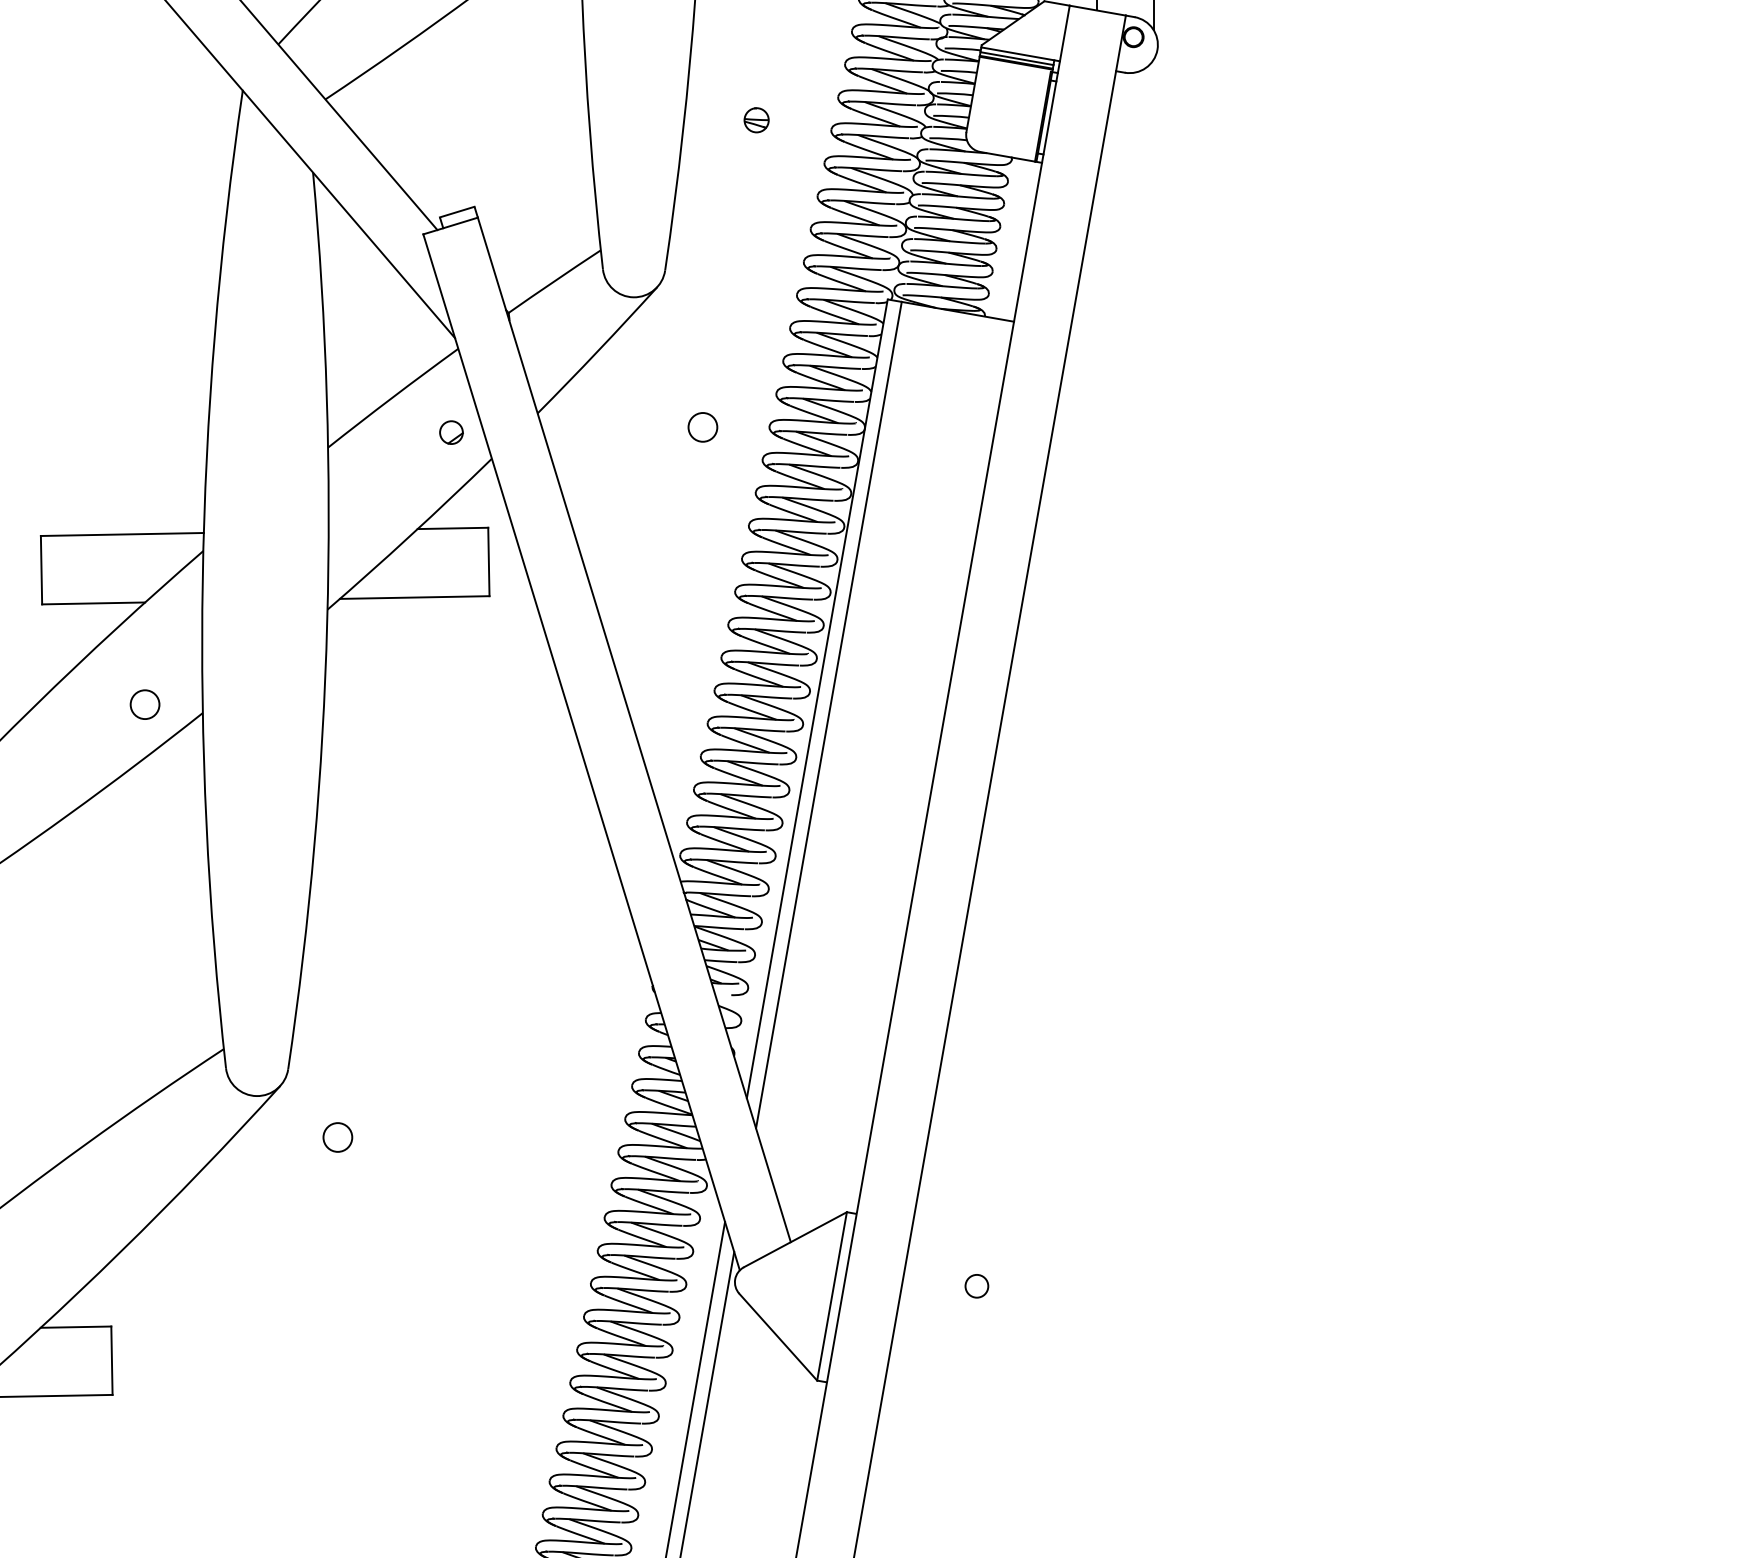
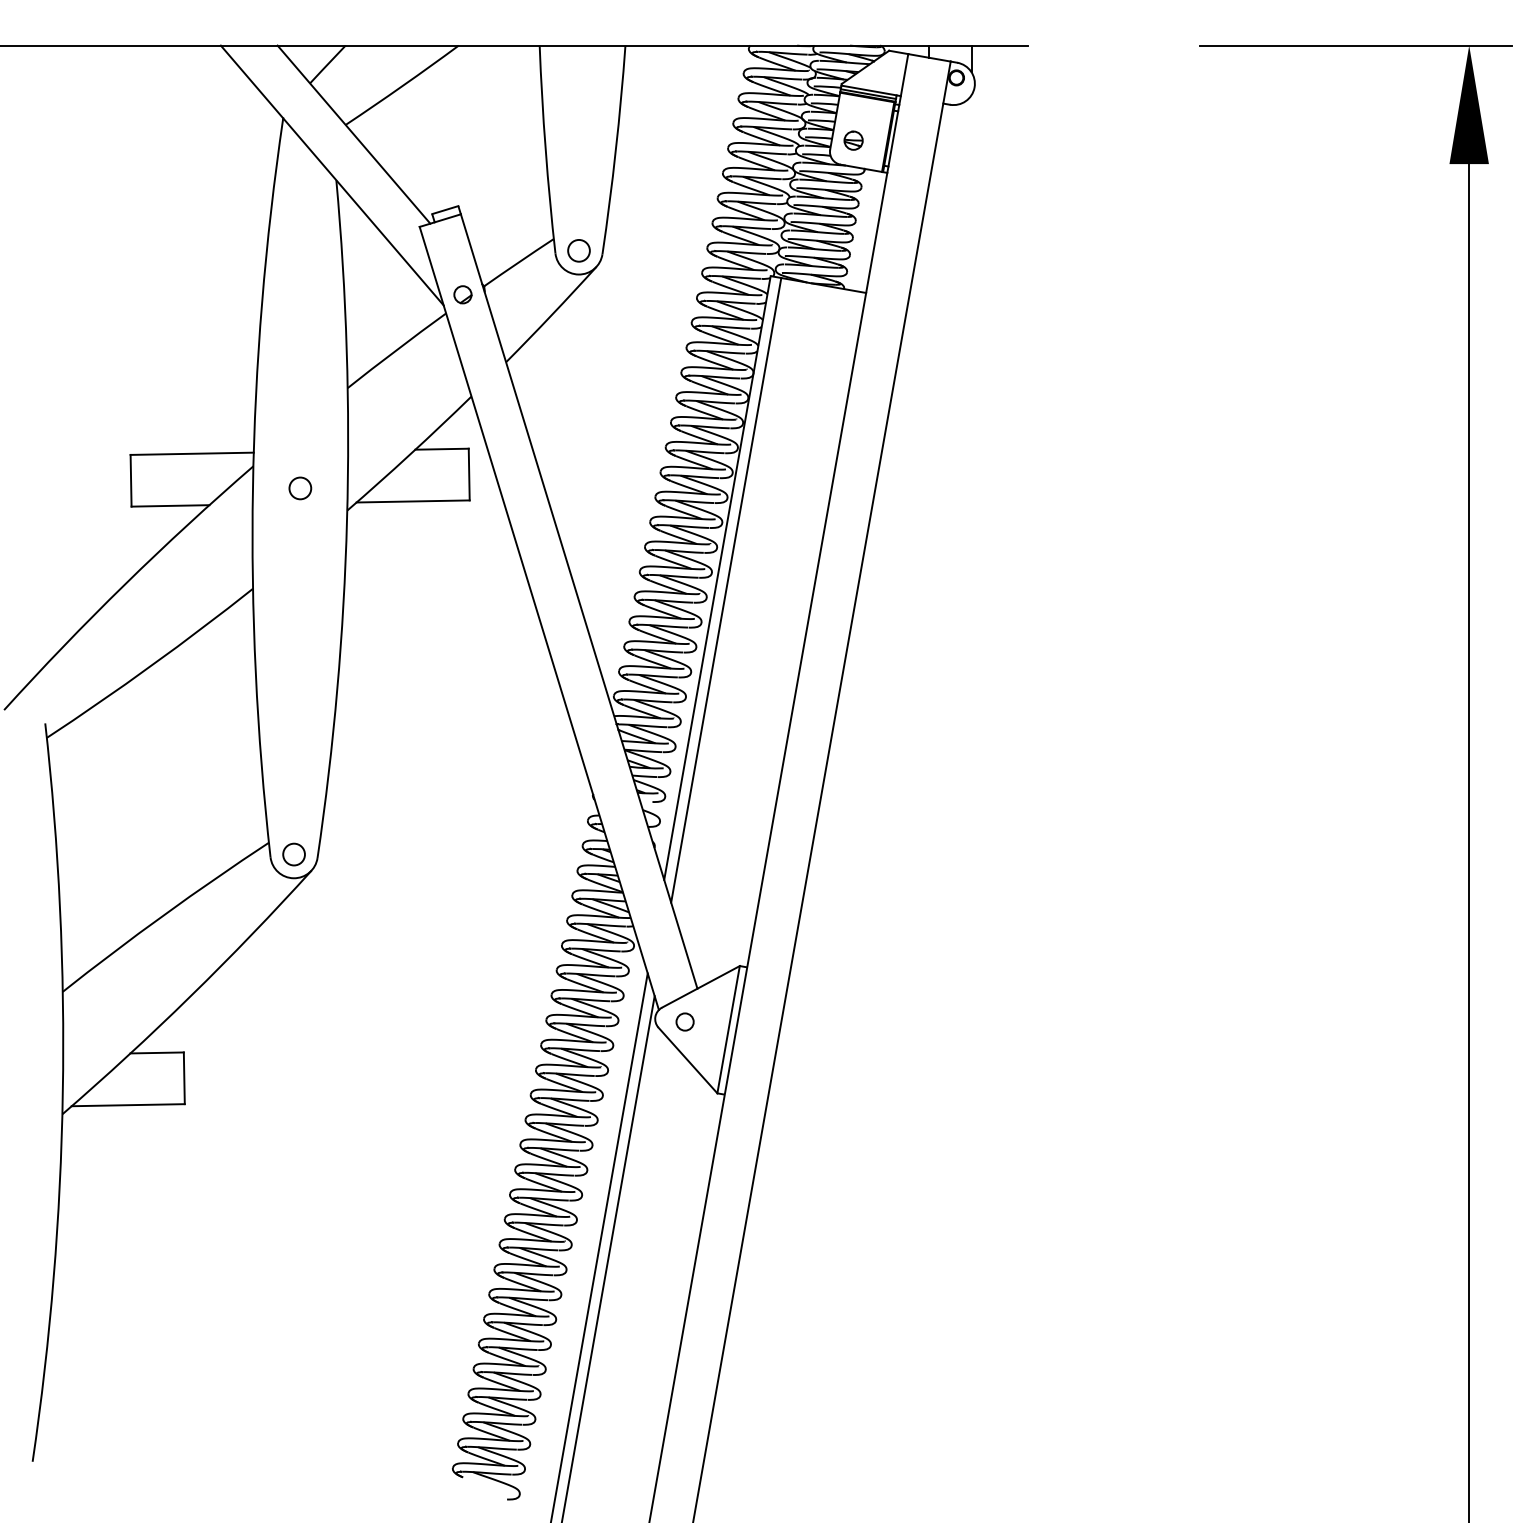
part: (756, 120) -> (853, 140), moved
circle: (702, 426) -> (578, 250), moved
part: (450, 432) -> (462, 294), moved
circle: (145, 704) -> (300, 488), moved
circle: (337, 1137) -> (293, 854), moved
circle: (976, 1285) -> (684, 1021), moved

